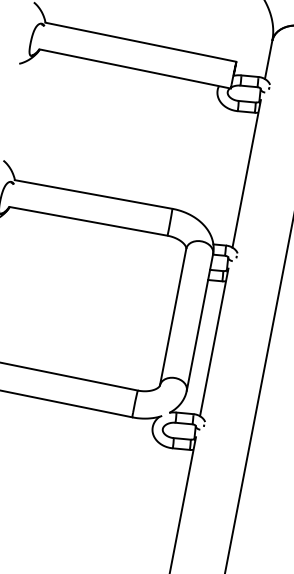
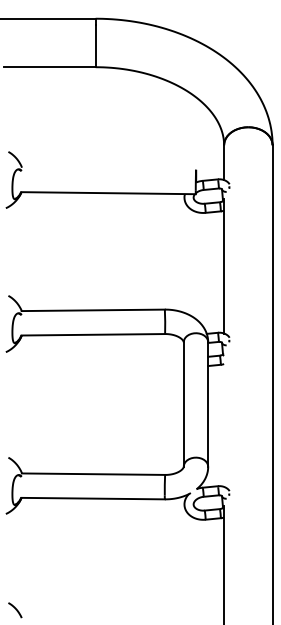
line: (140, 41) -> (108, 168), removed
line: (214, 342) -> (224, 419), removed

